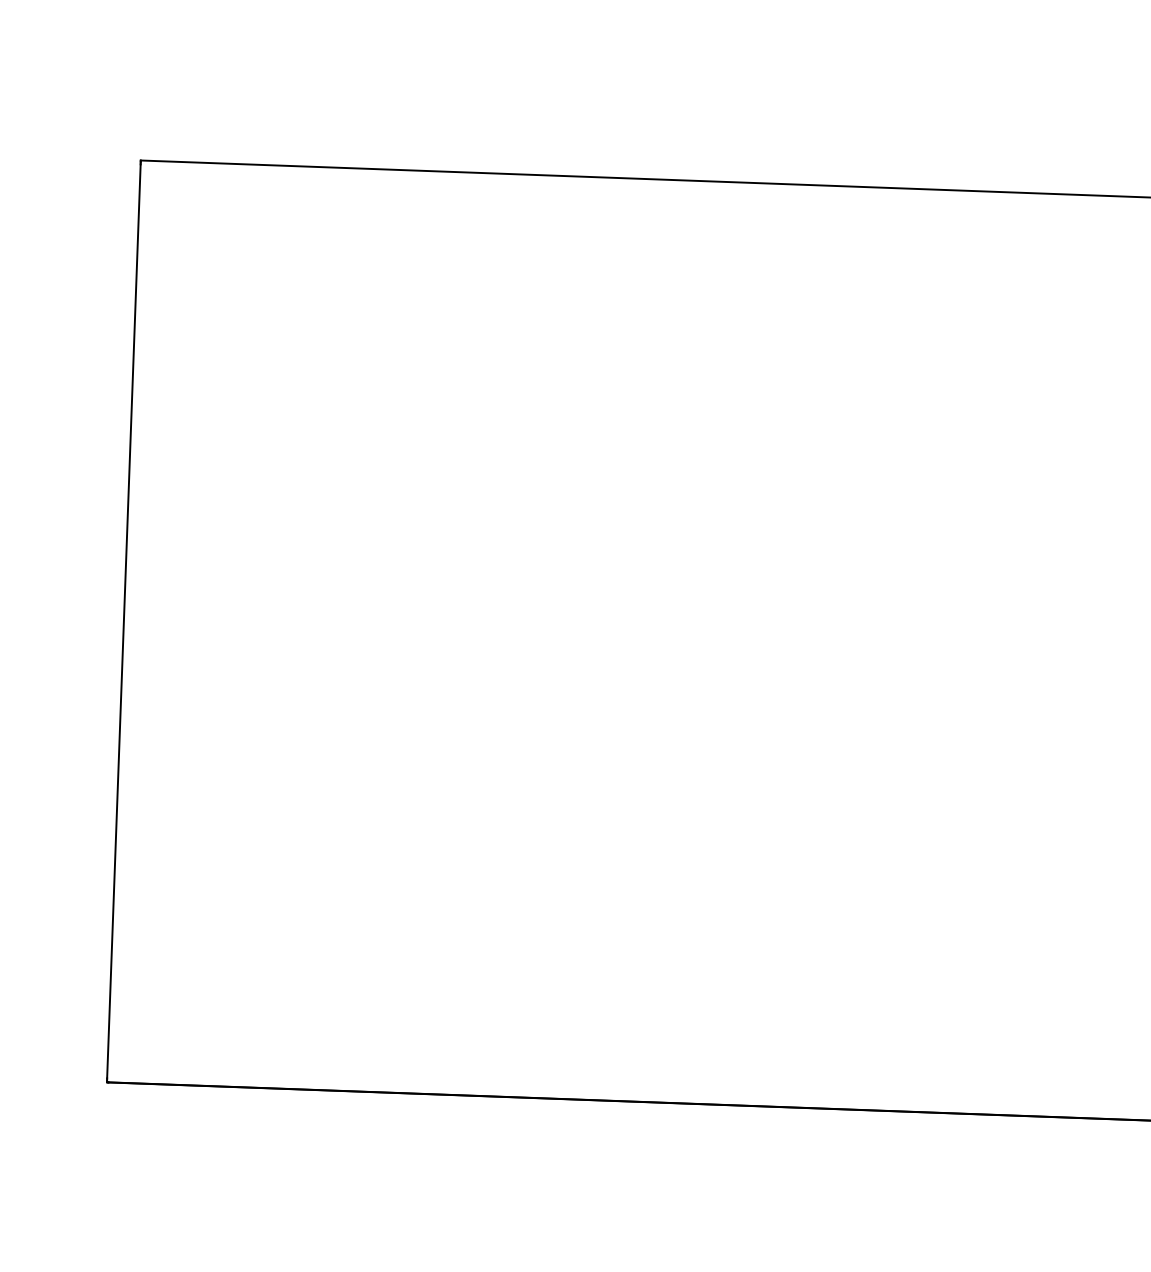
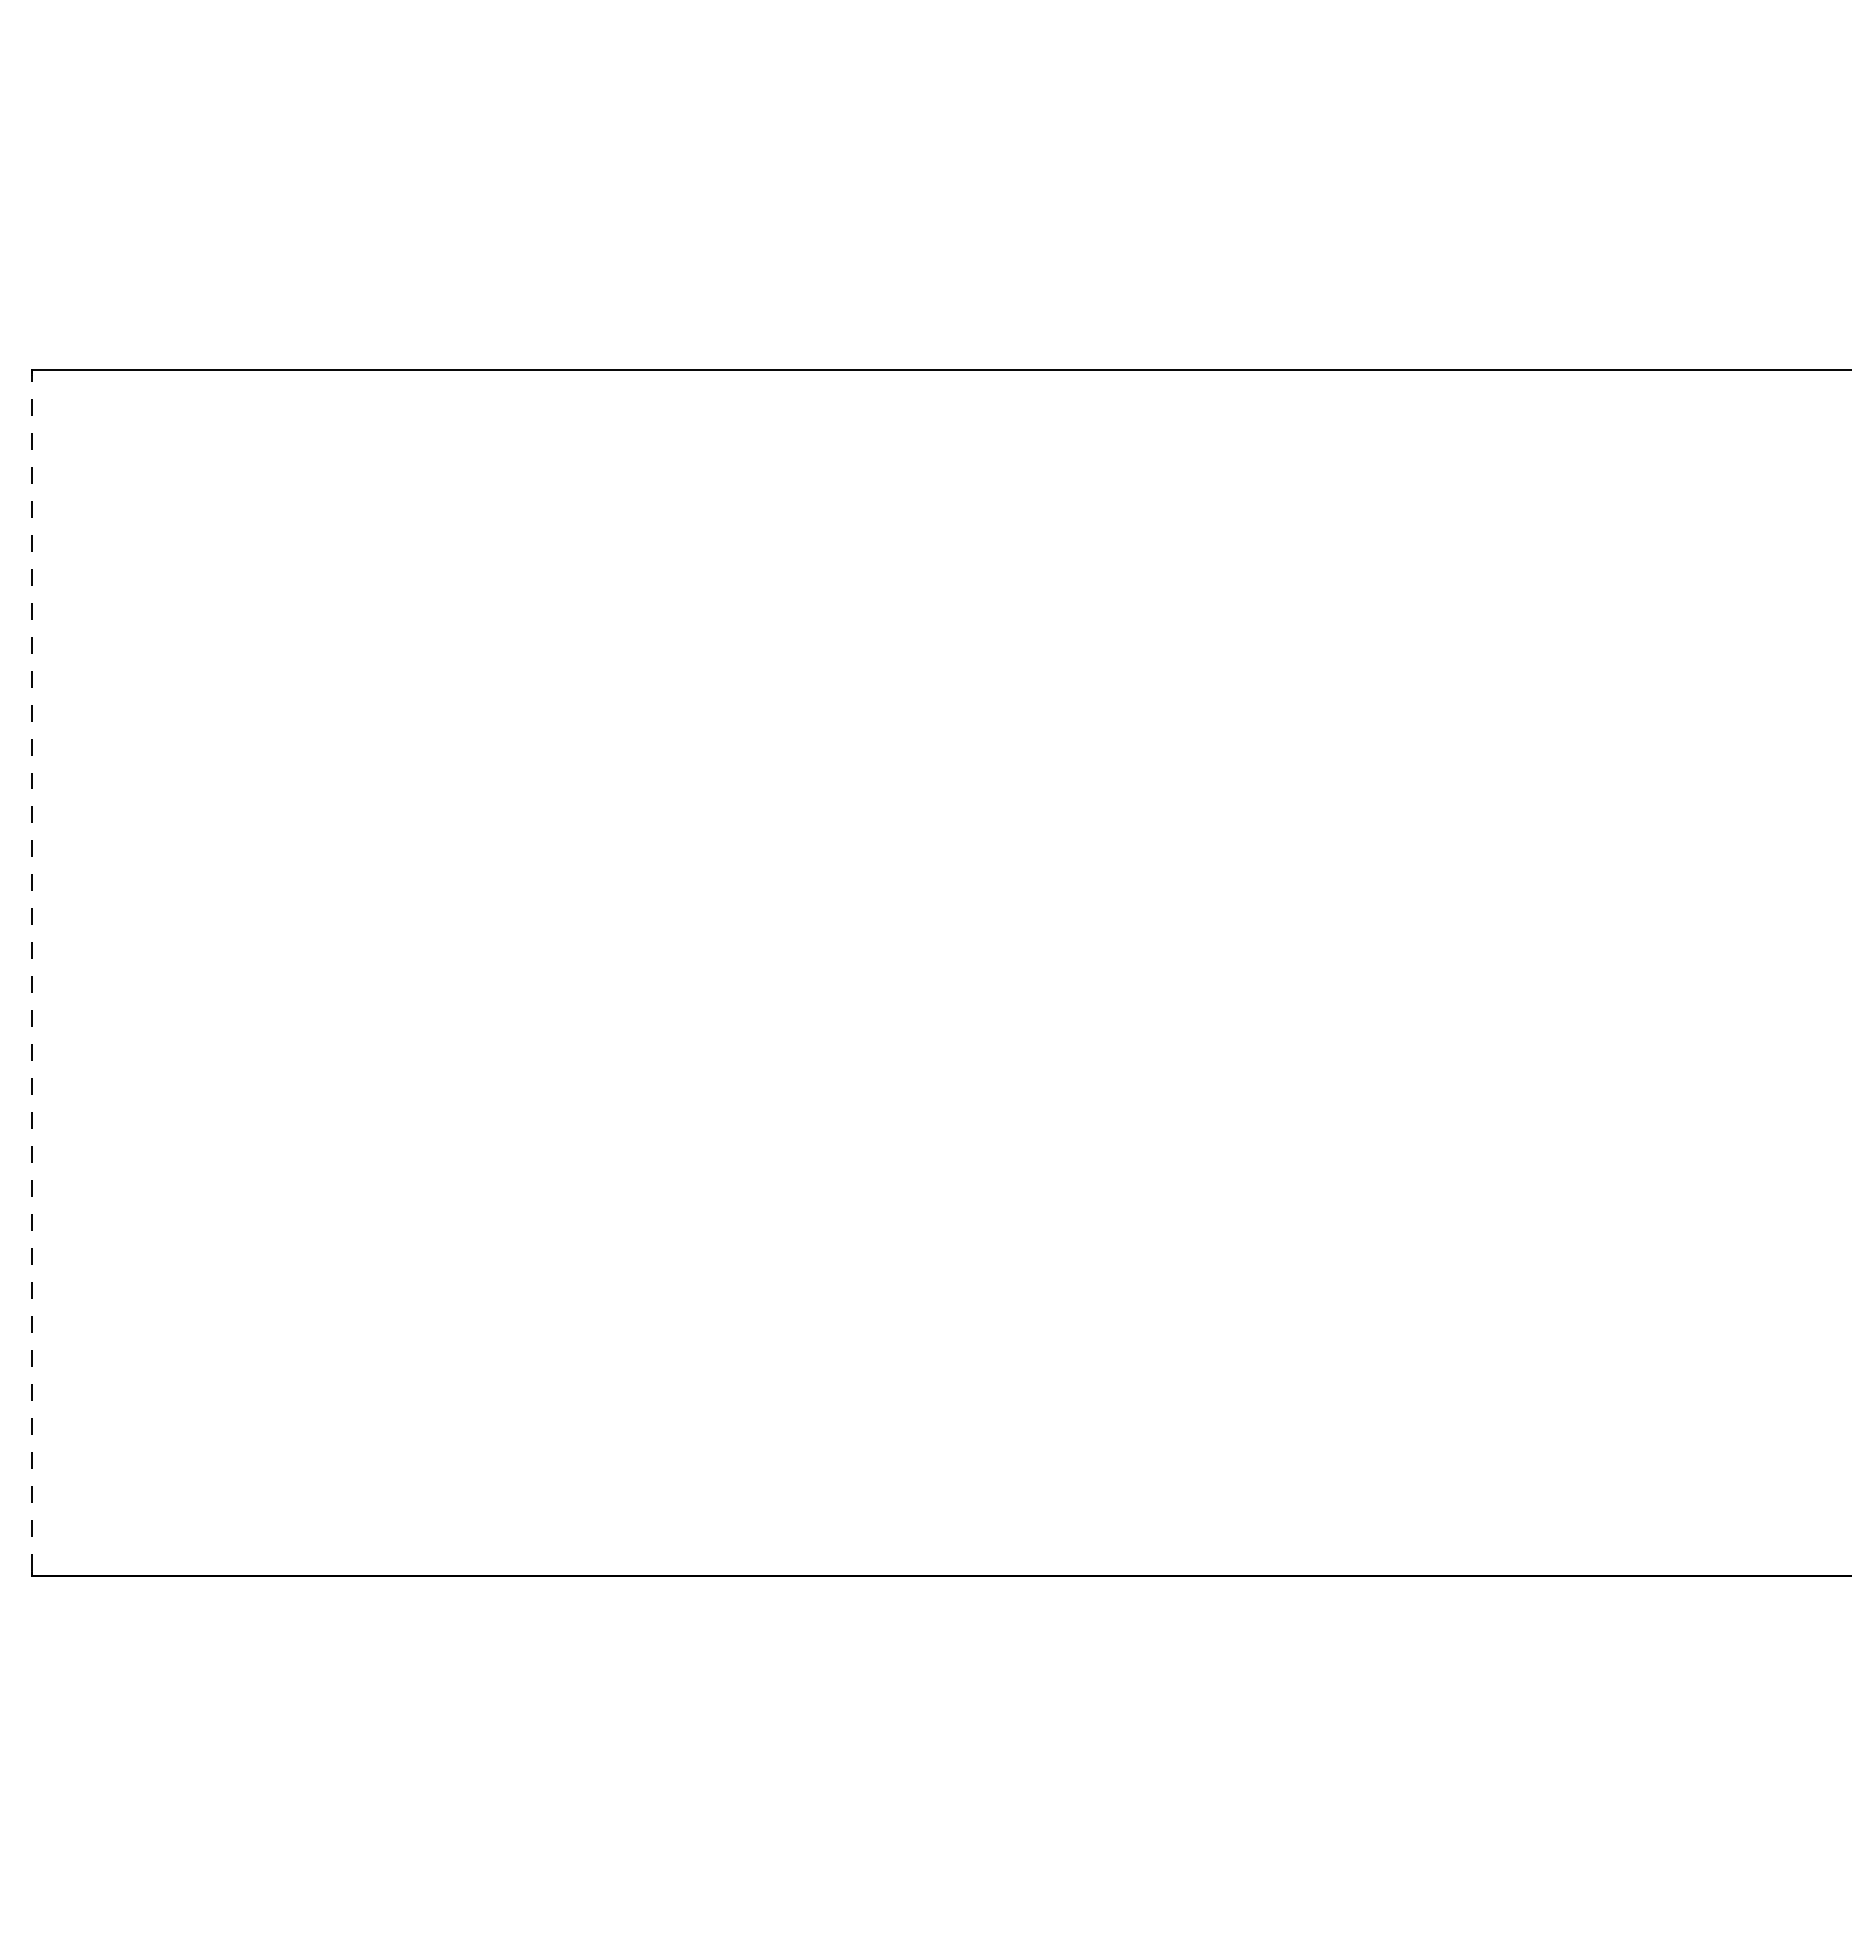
line: (124, 621) -> (32, 972), solid -> dashed

